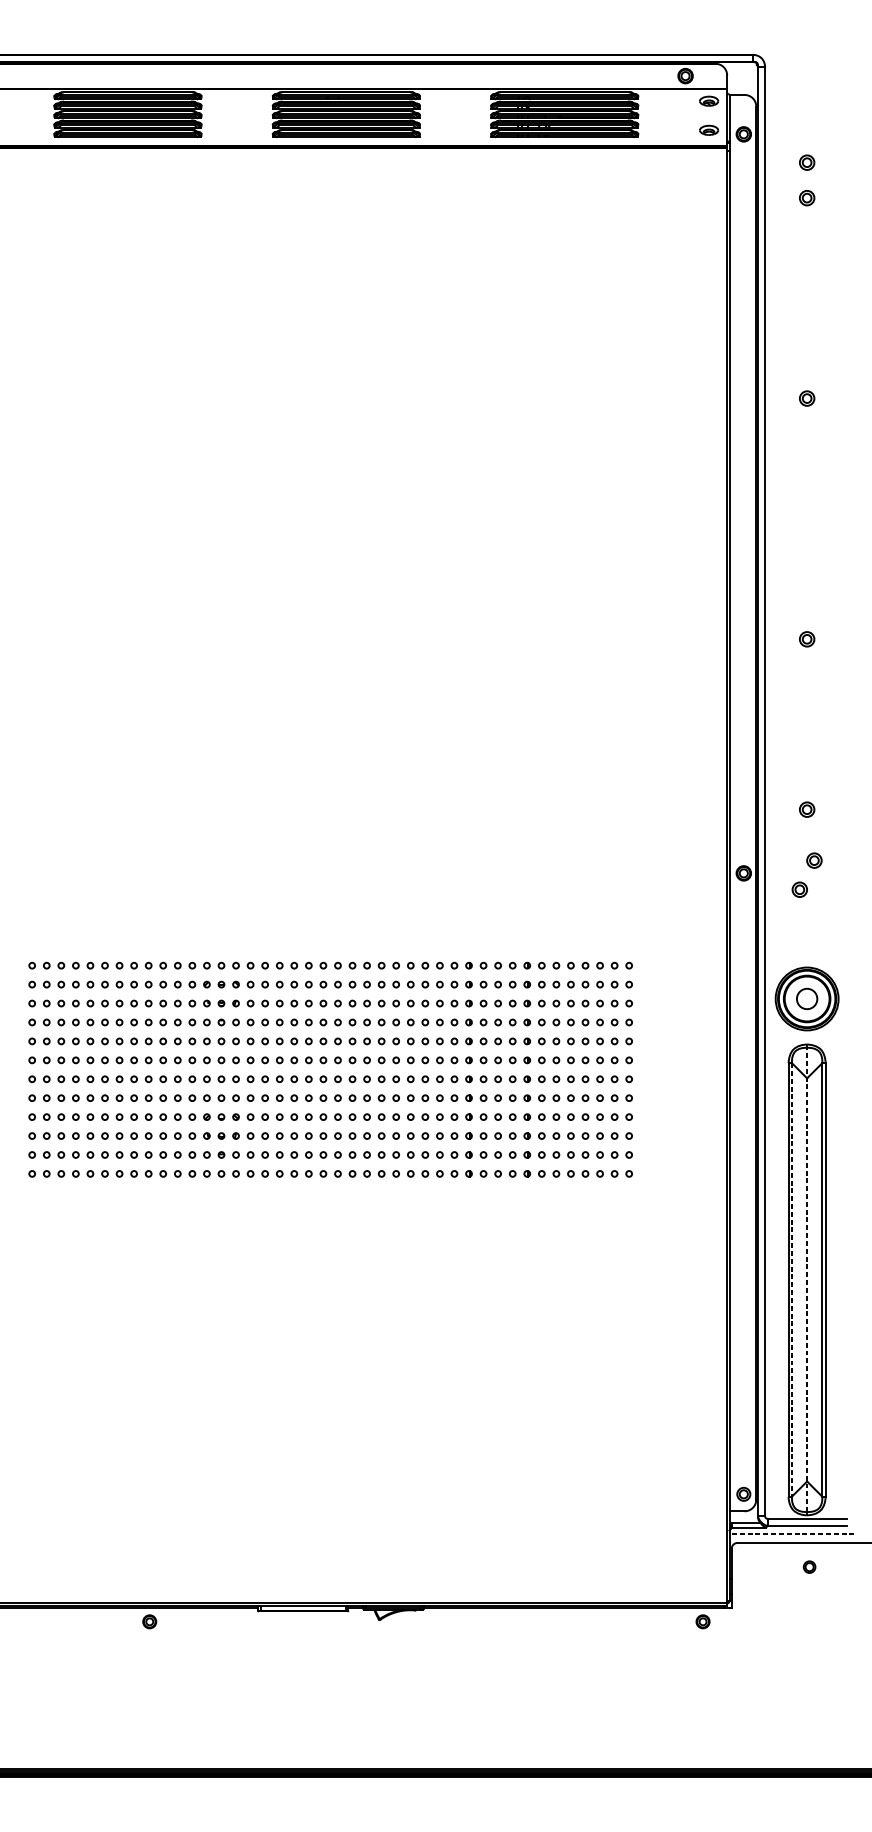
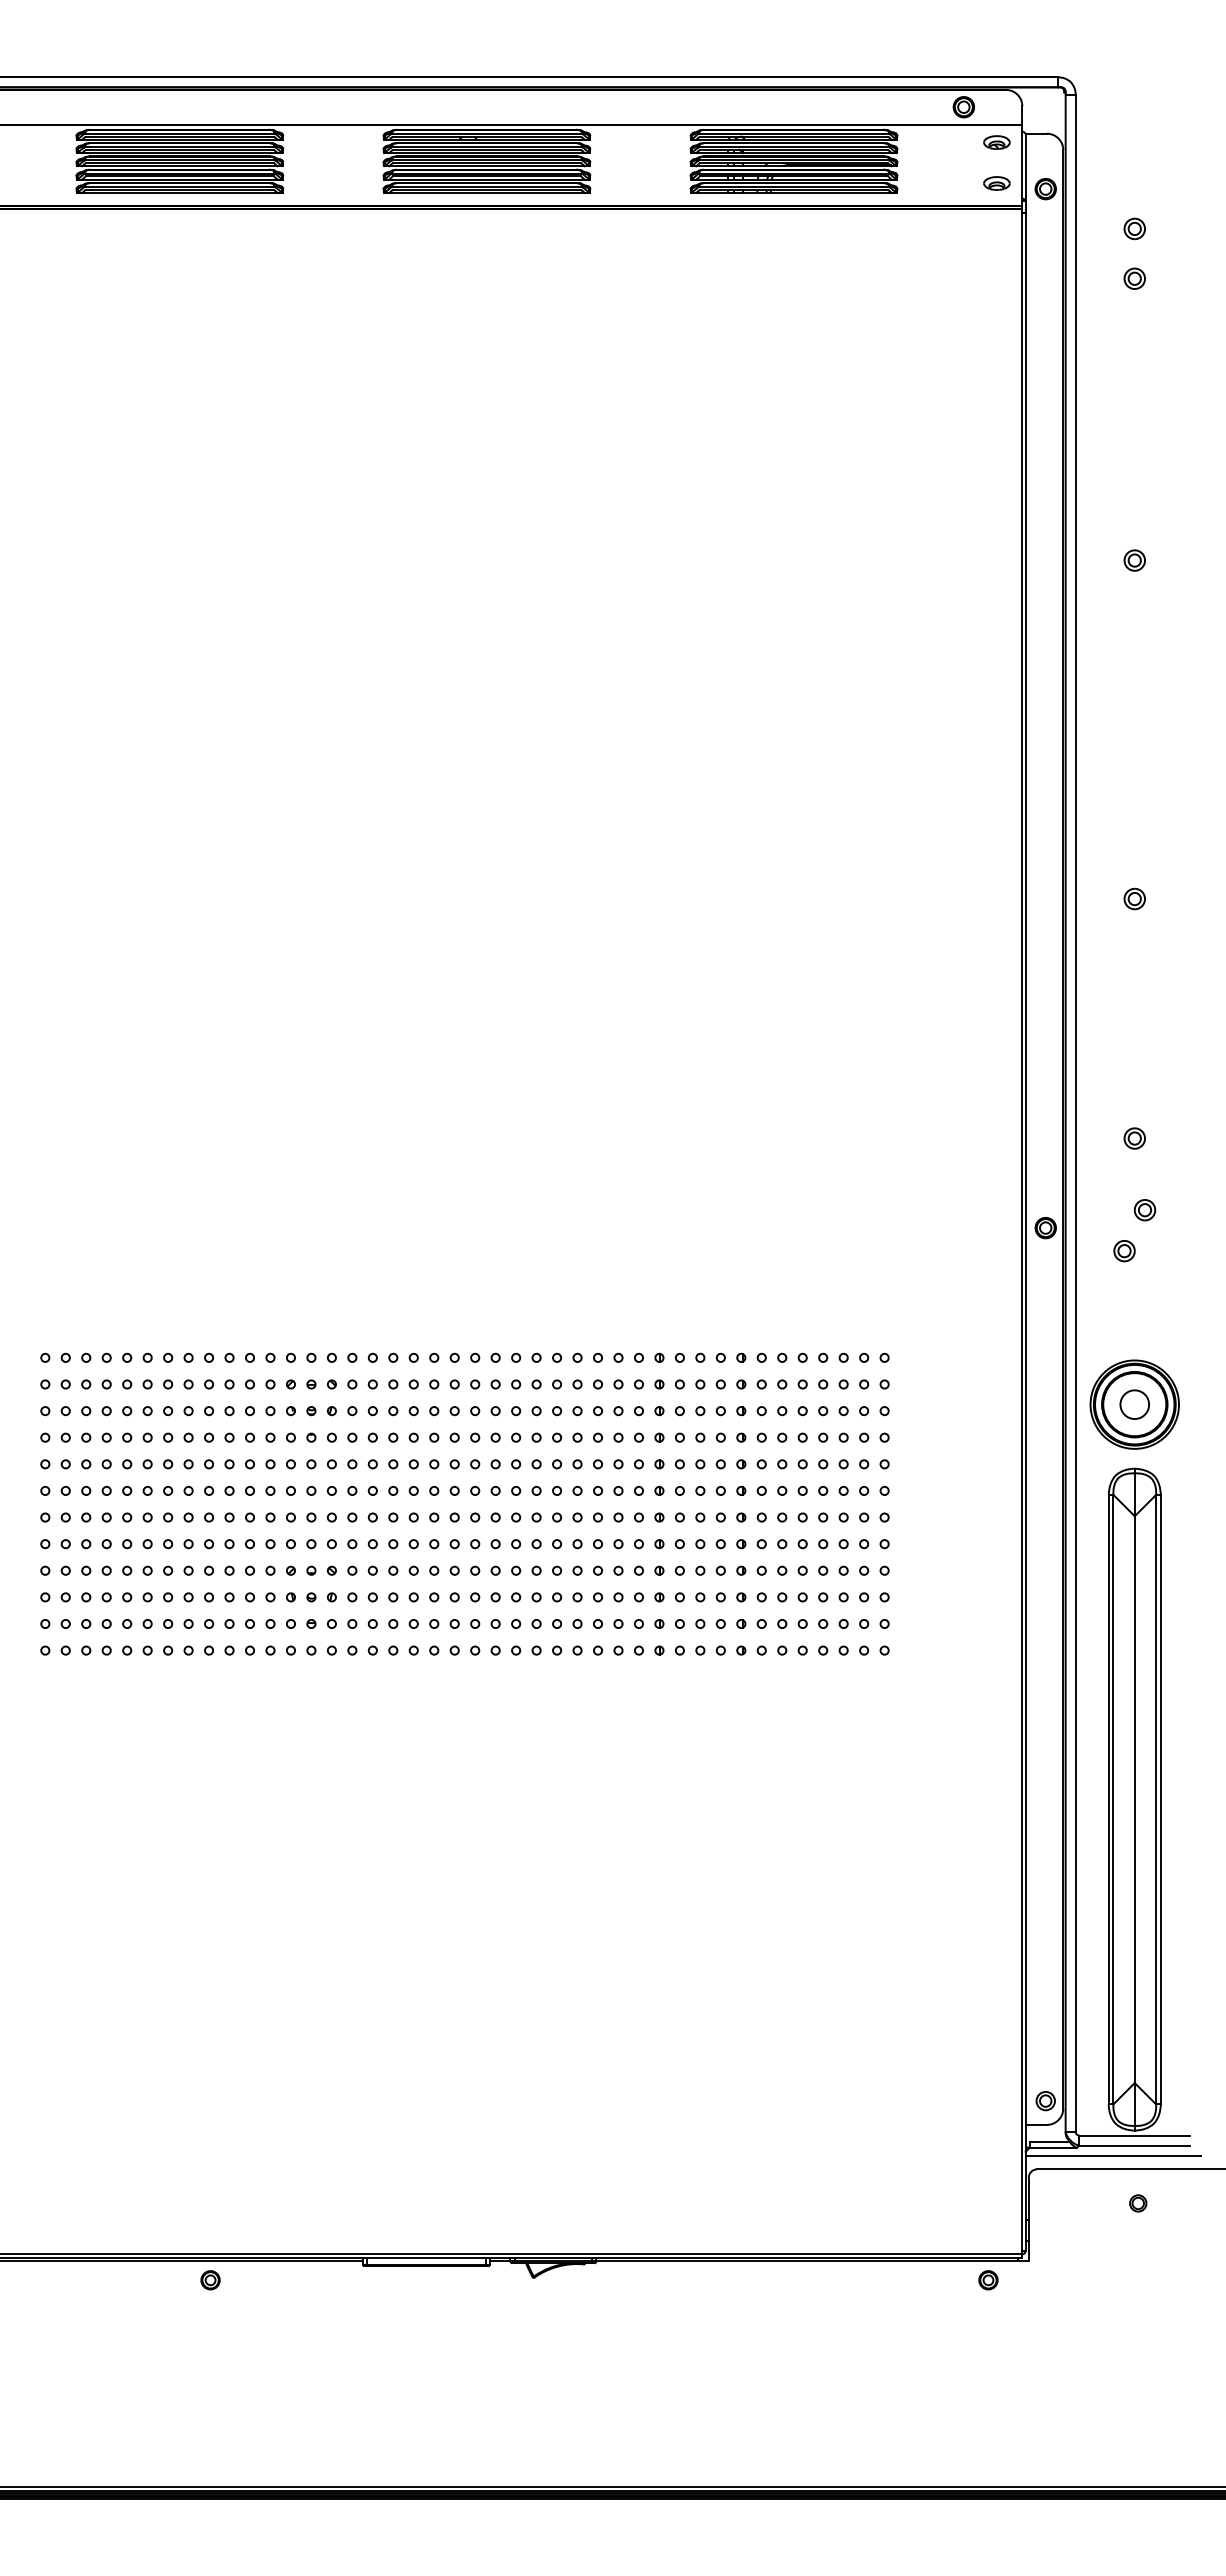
line: (792, 1279) -> (1113, 1799), dashed -> solid
line: (806, 1279) -> (1134, 1799), dashed -> solid
line: (792, 1533) -> (1113, 2156), dashed -> solid

